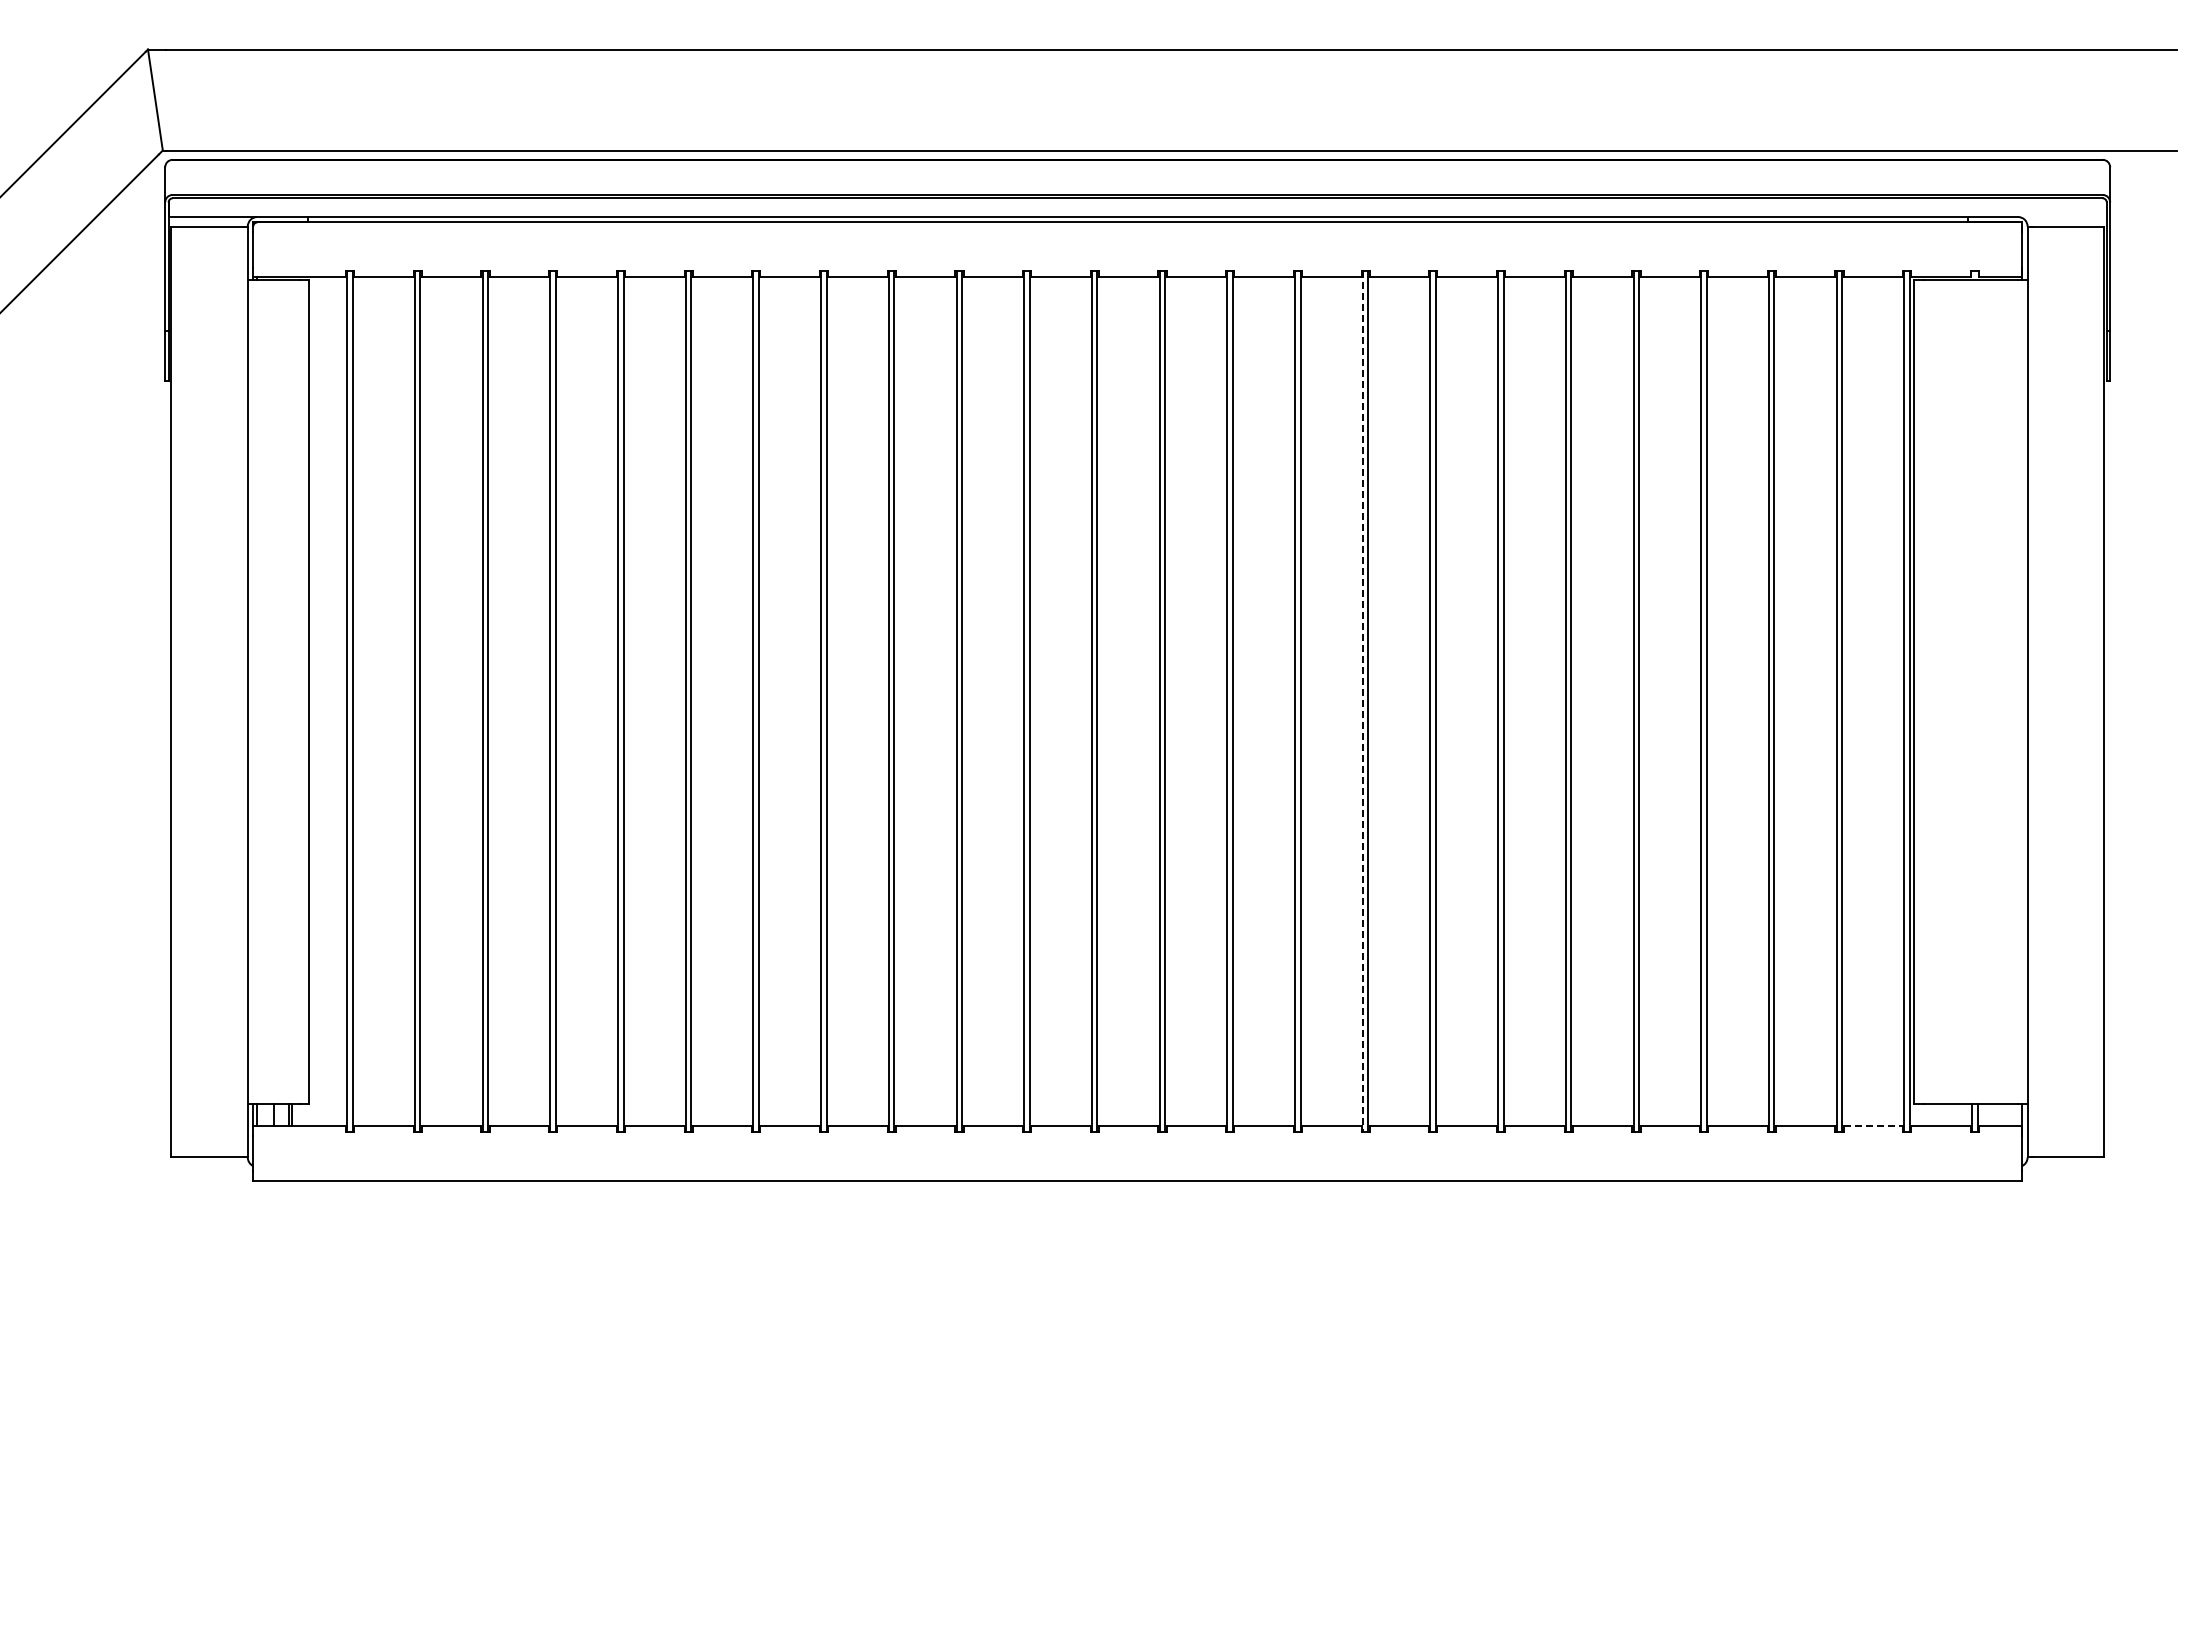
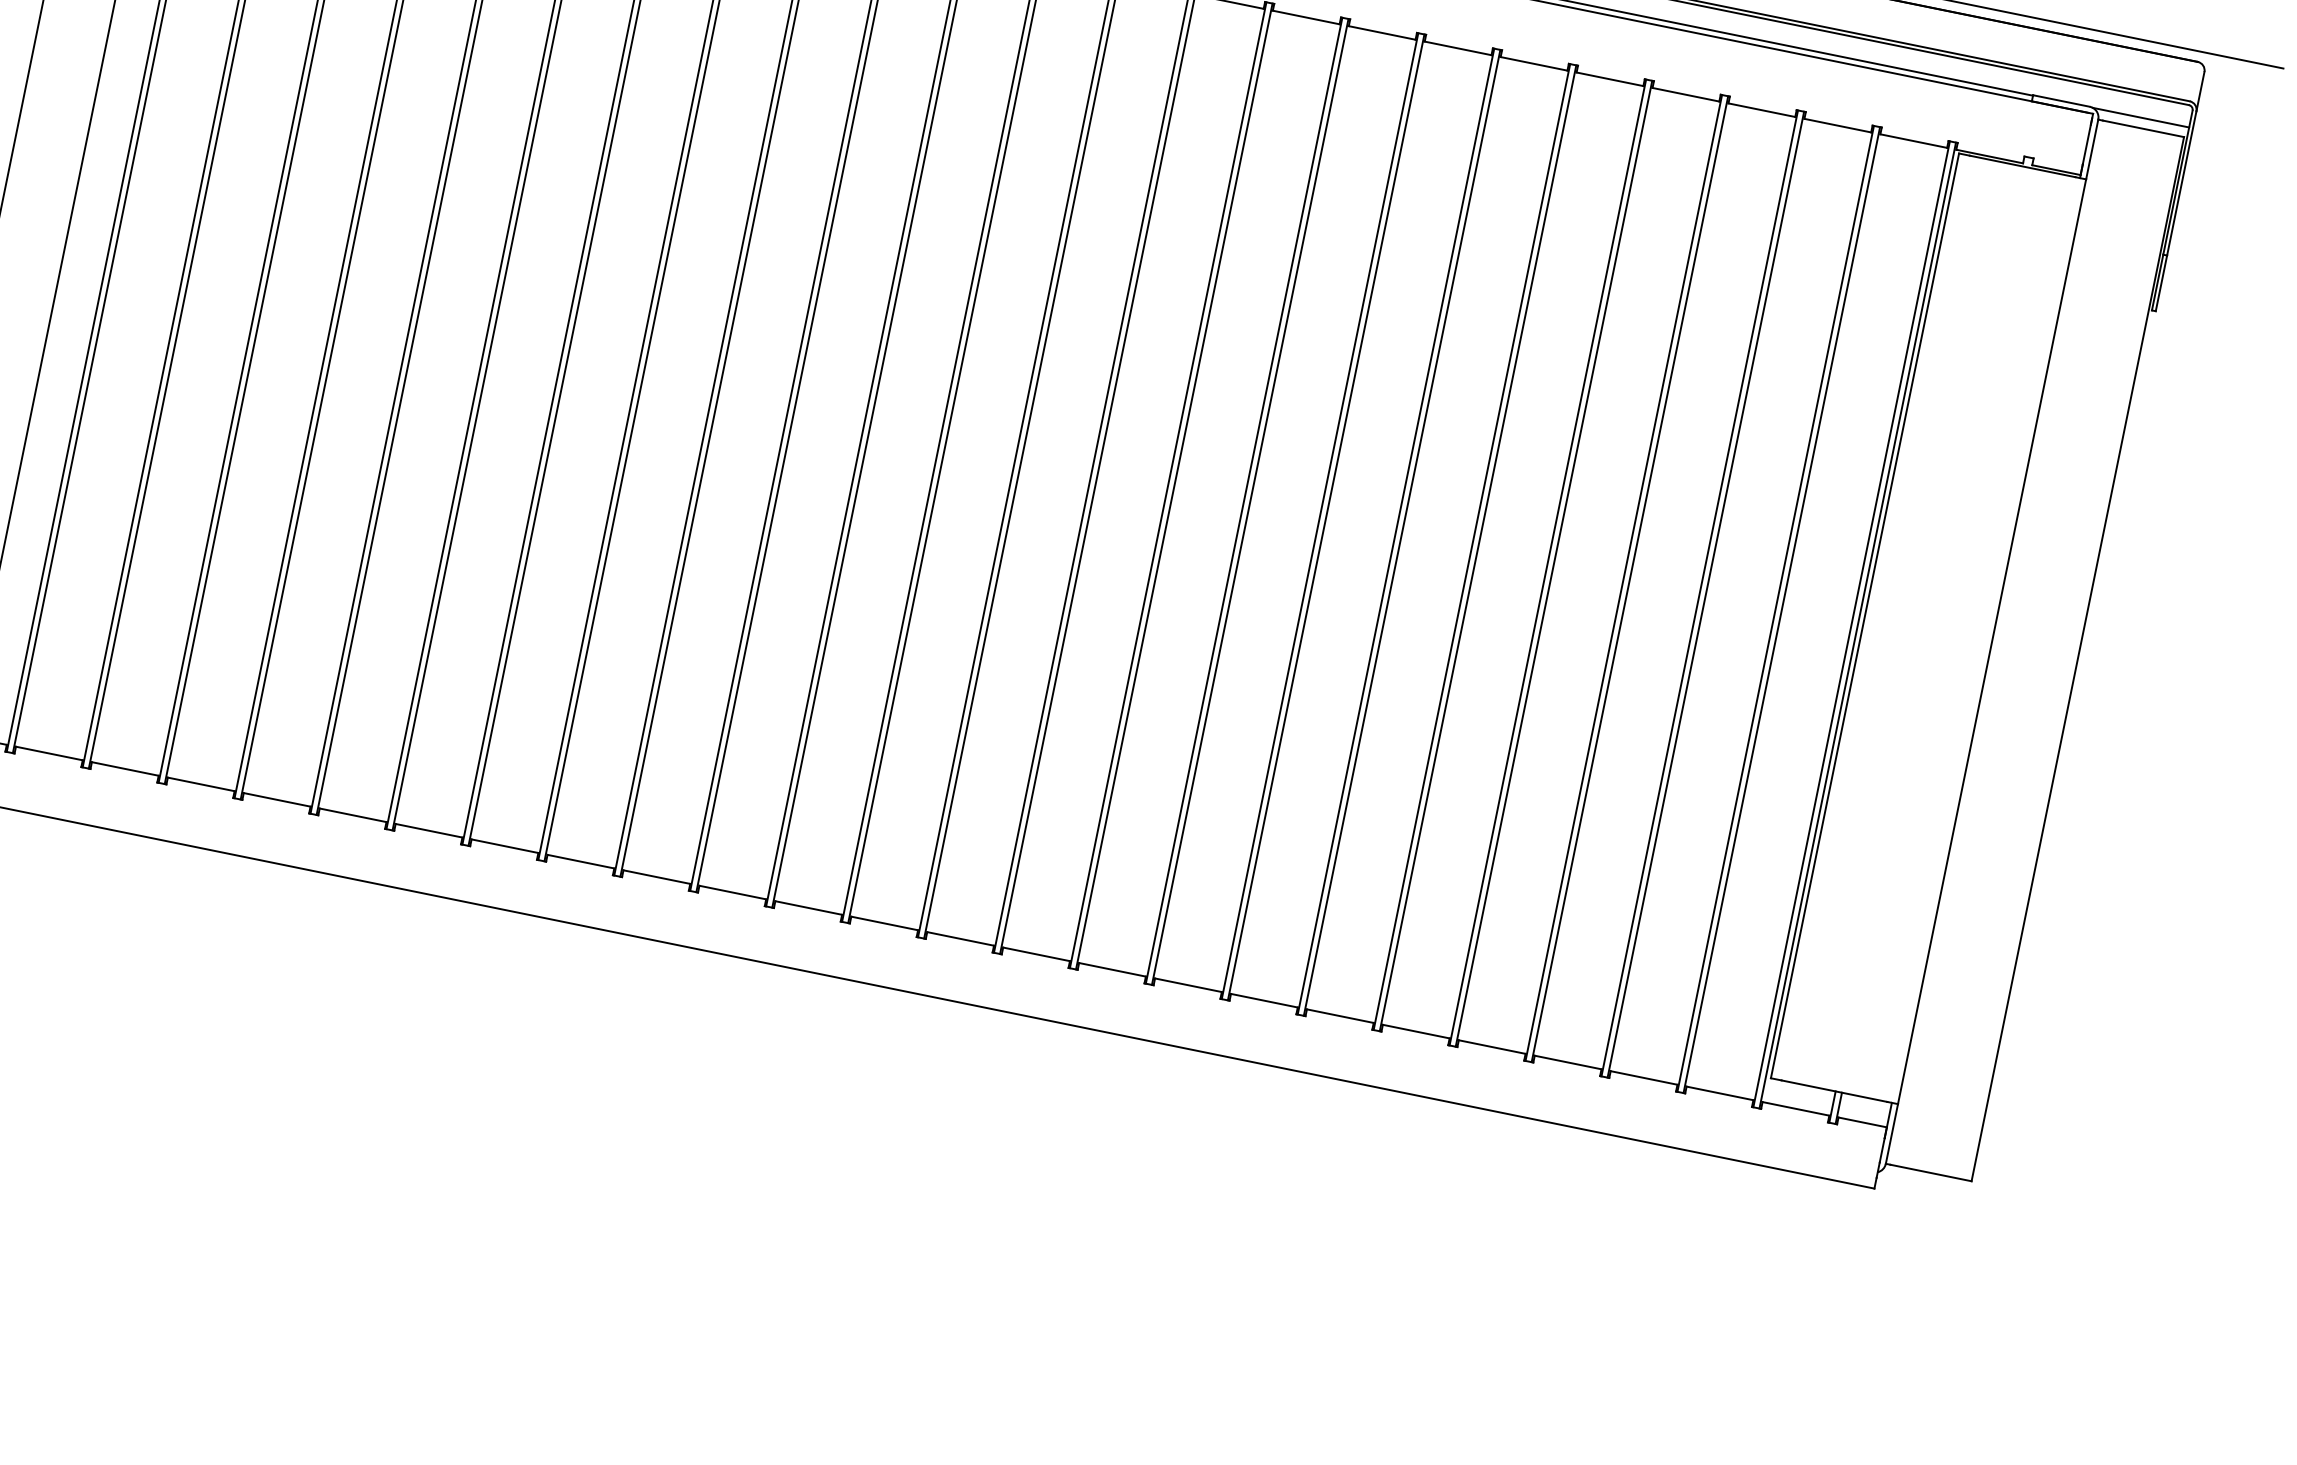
line: (2063, 217) -> (2140, 117), added
line: (1362, 701) -> (1243, 500), dashed -> solid
line: (1873, 1126) -> (1720, 1093), dashed -> solid

